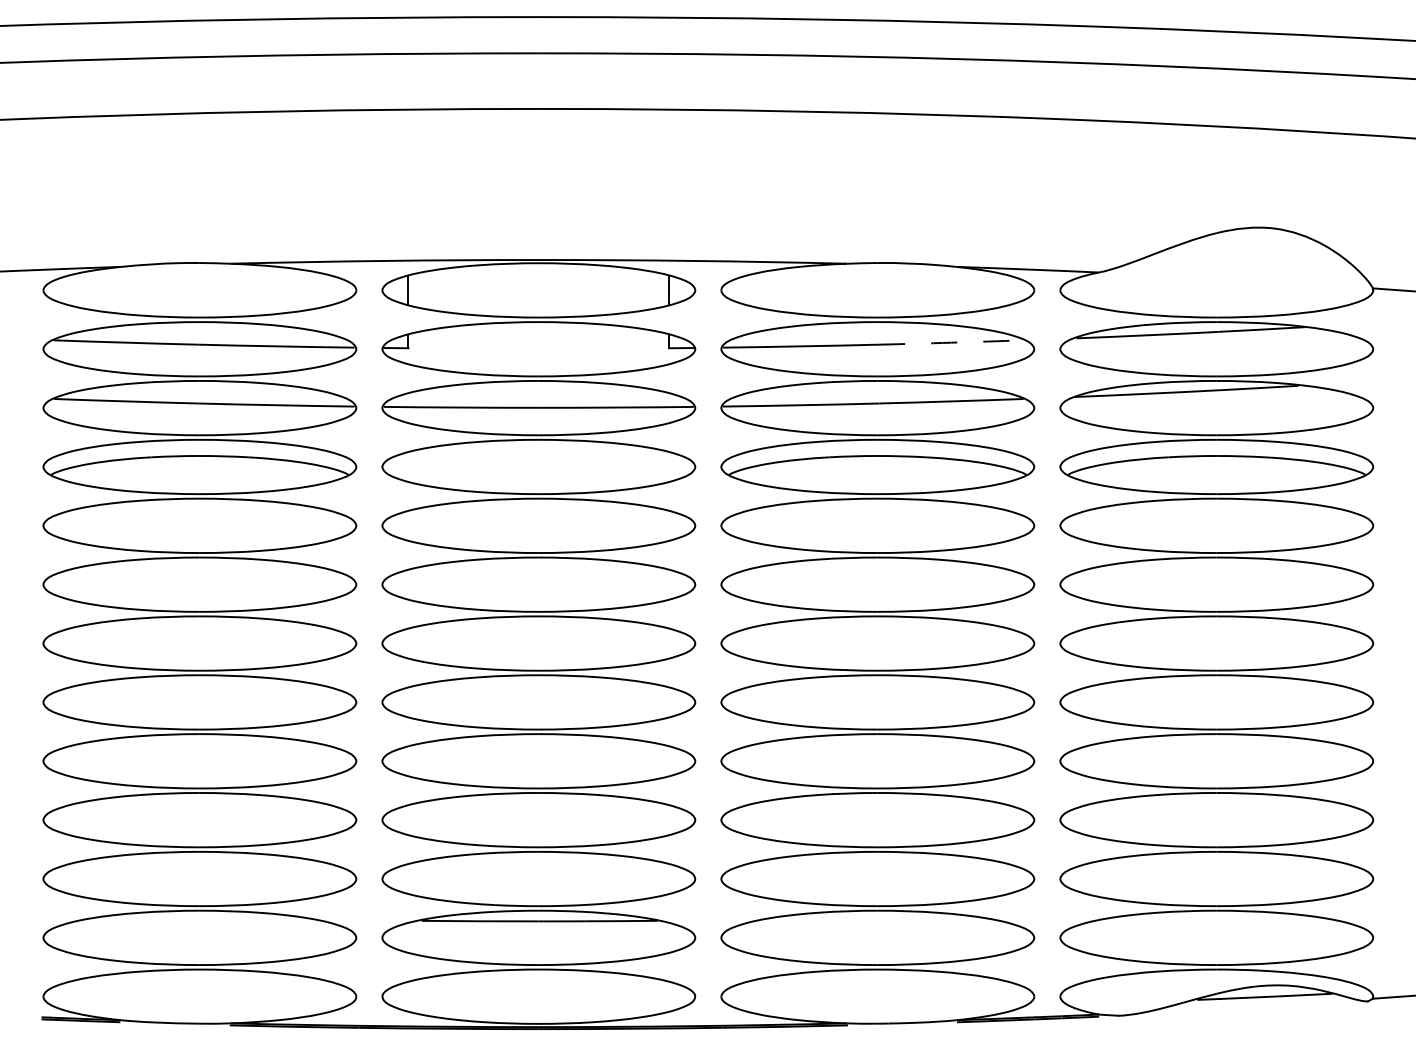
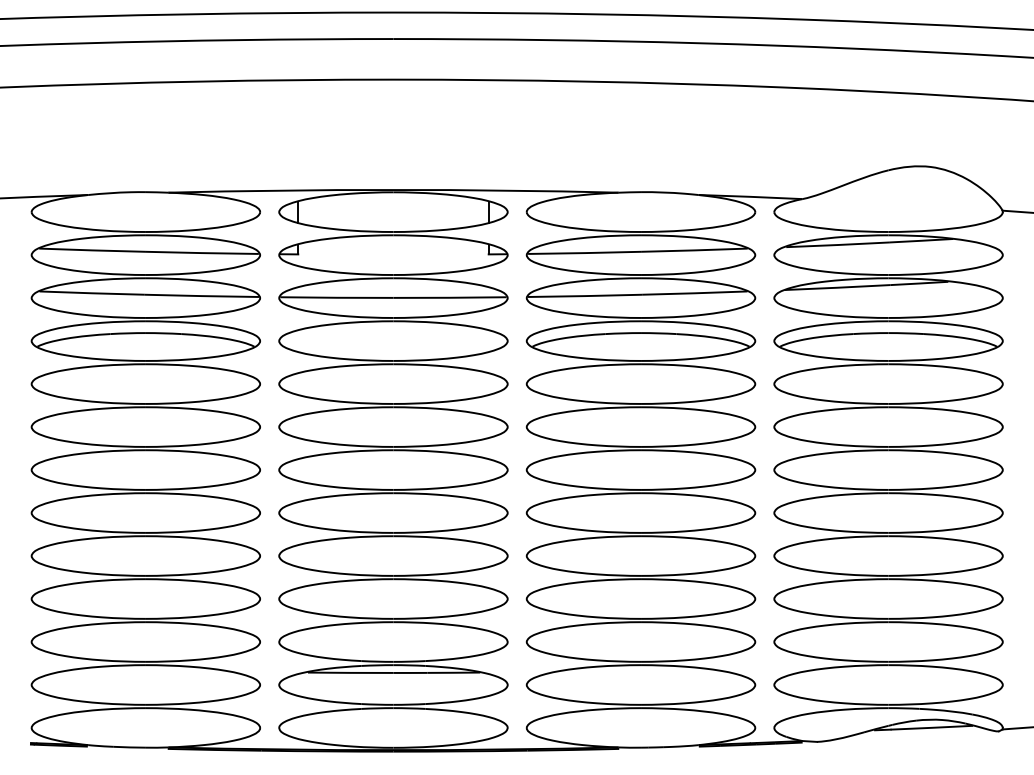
arc: (951, 342) -> (694, 250), dashed -> solid

